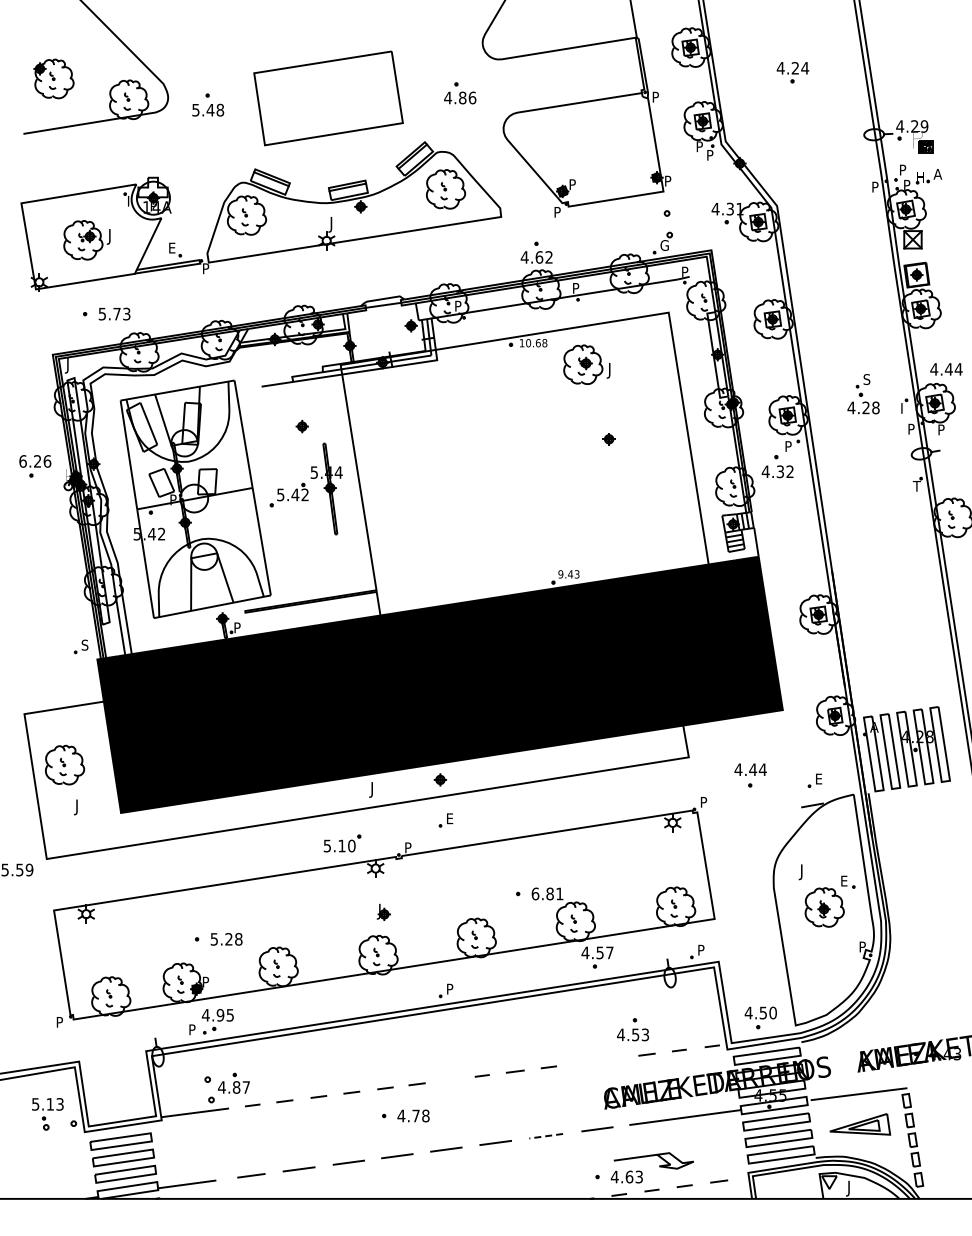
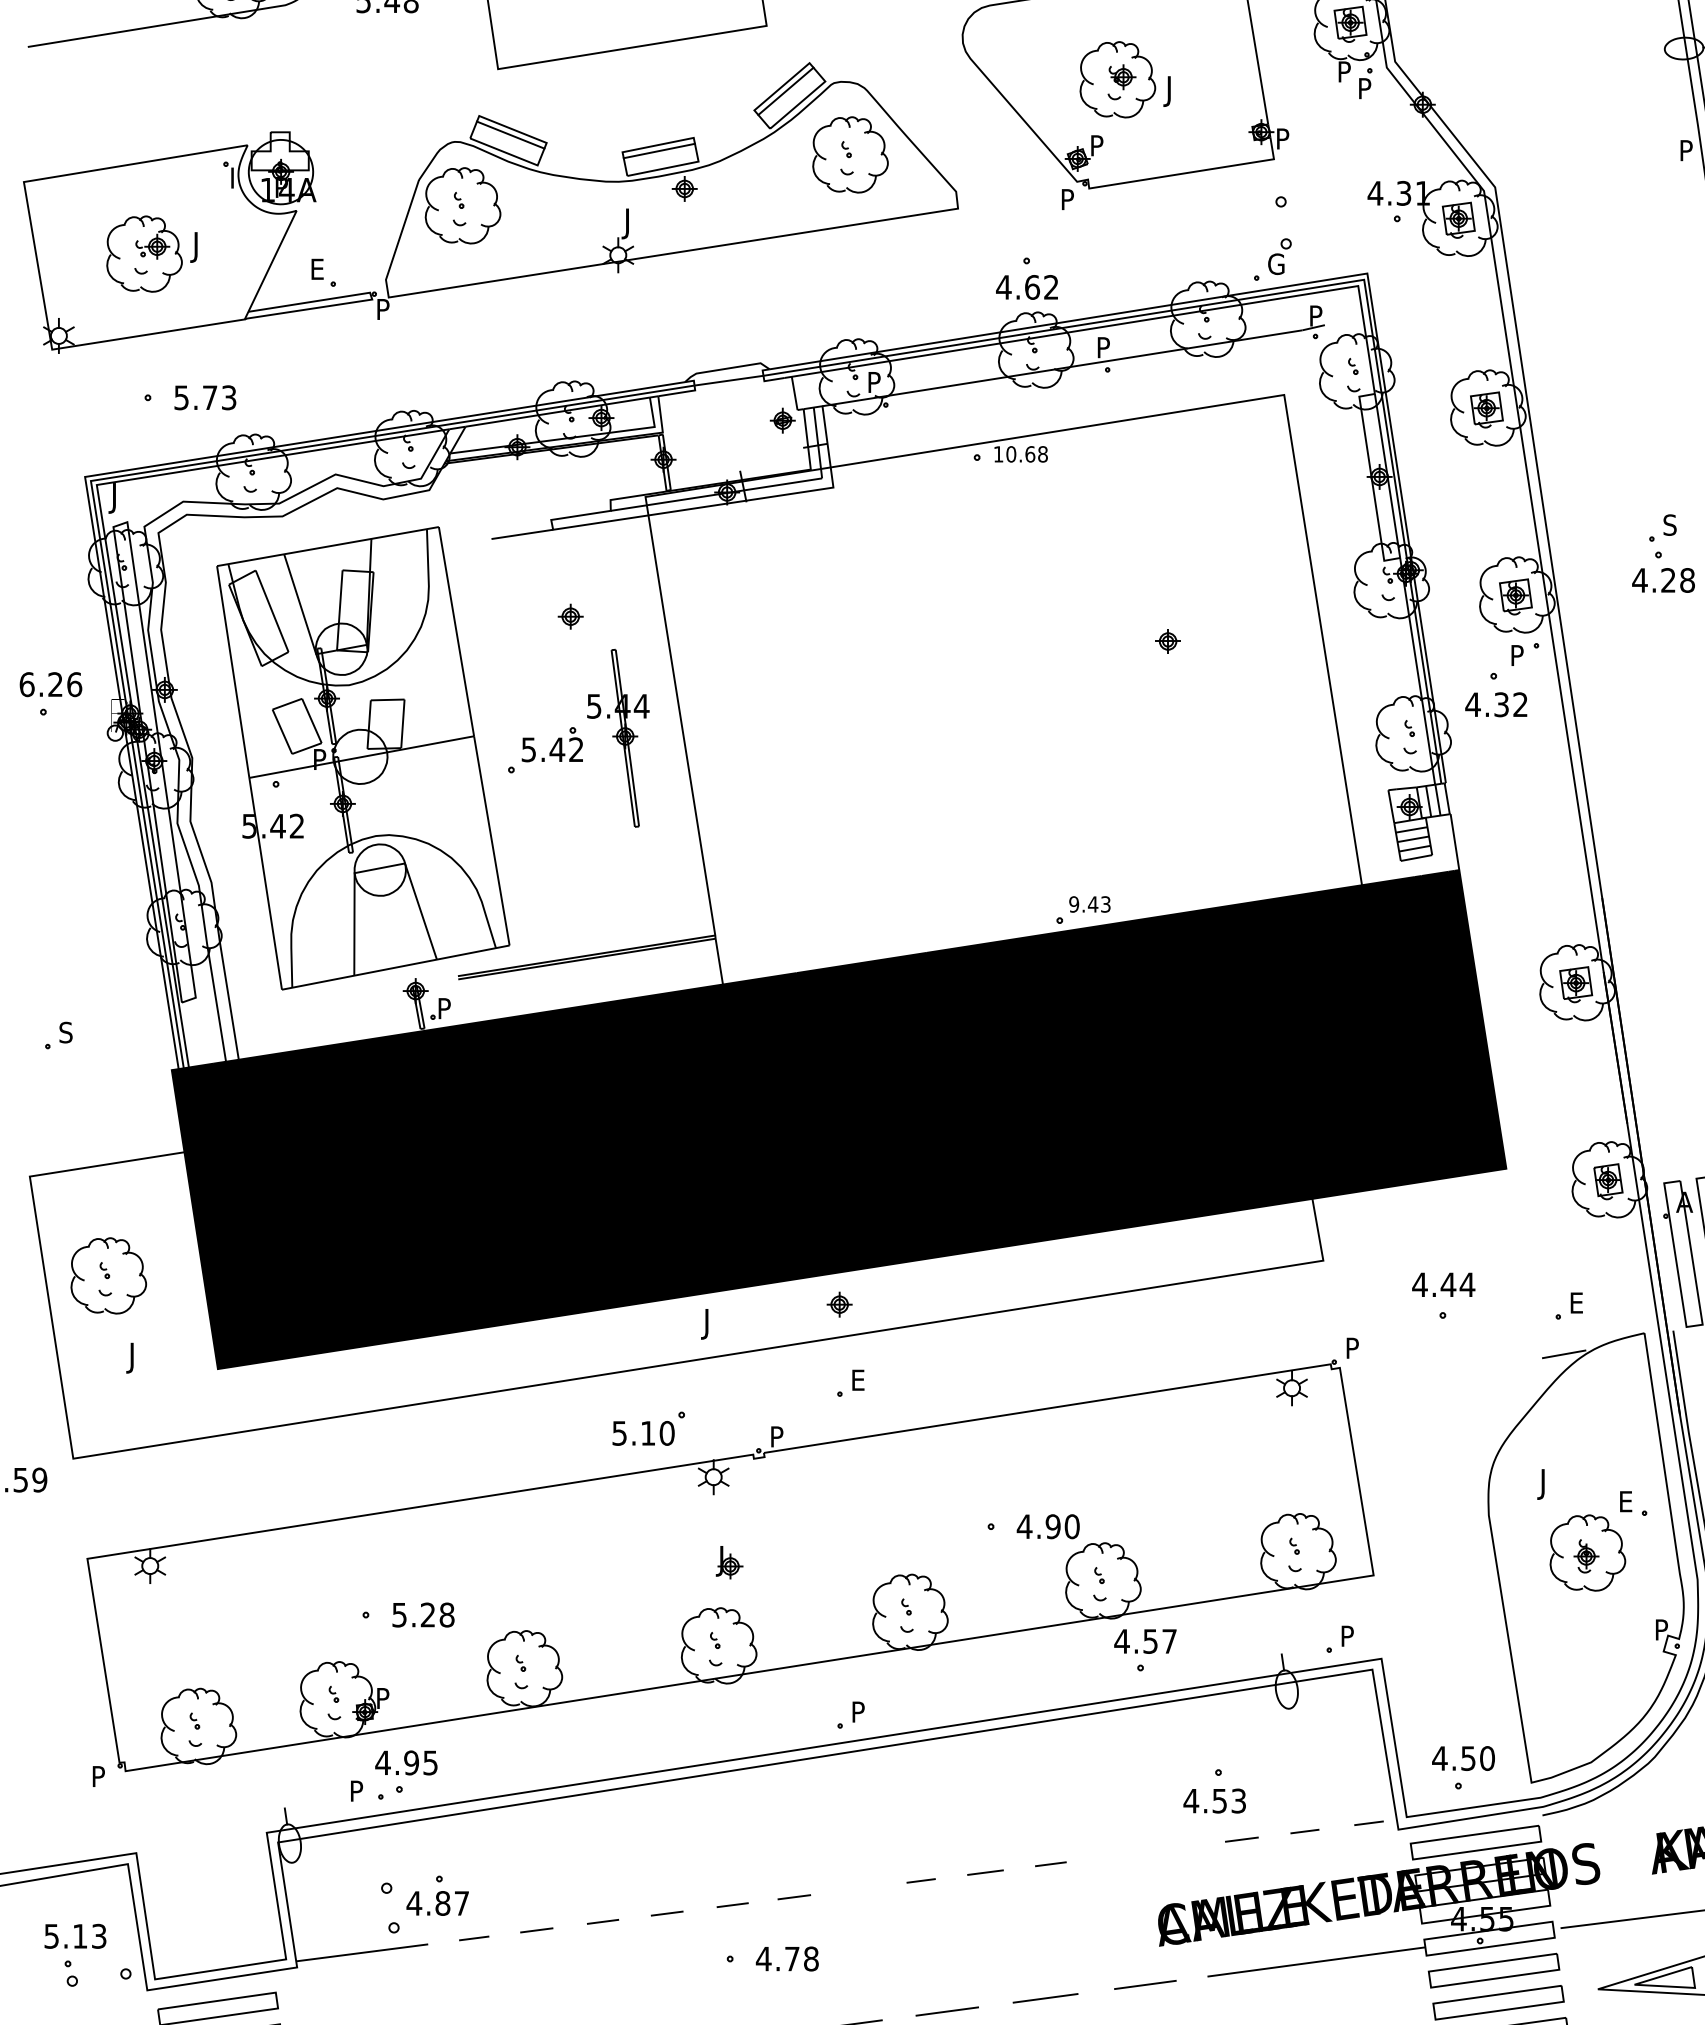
part: (586, 364) -> (1124, 79), moved
part: (80, 646) -> (57, 1035), moved
text: (547, 893) -> (1048, 1525), 6.81 -> 4.90
line: (545, 1136) -> (1044, 1998), dashed -> solid

